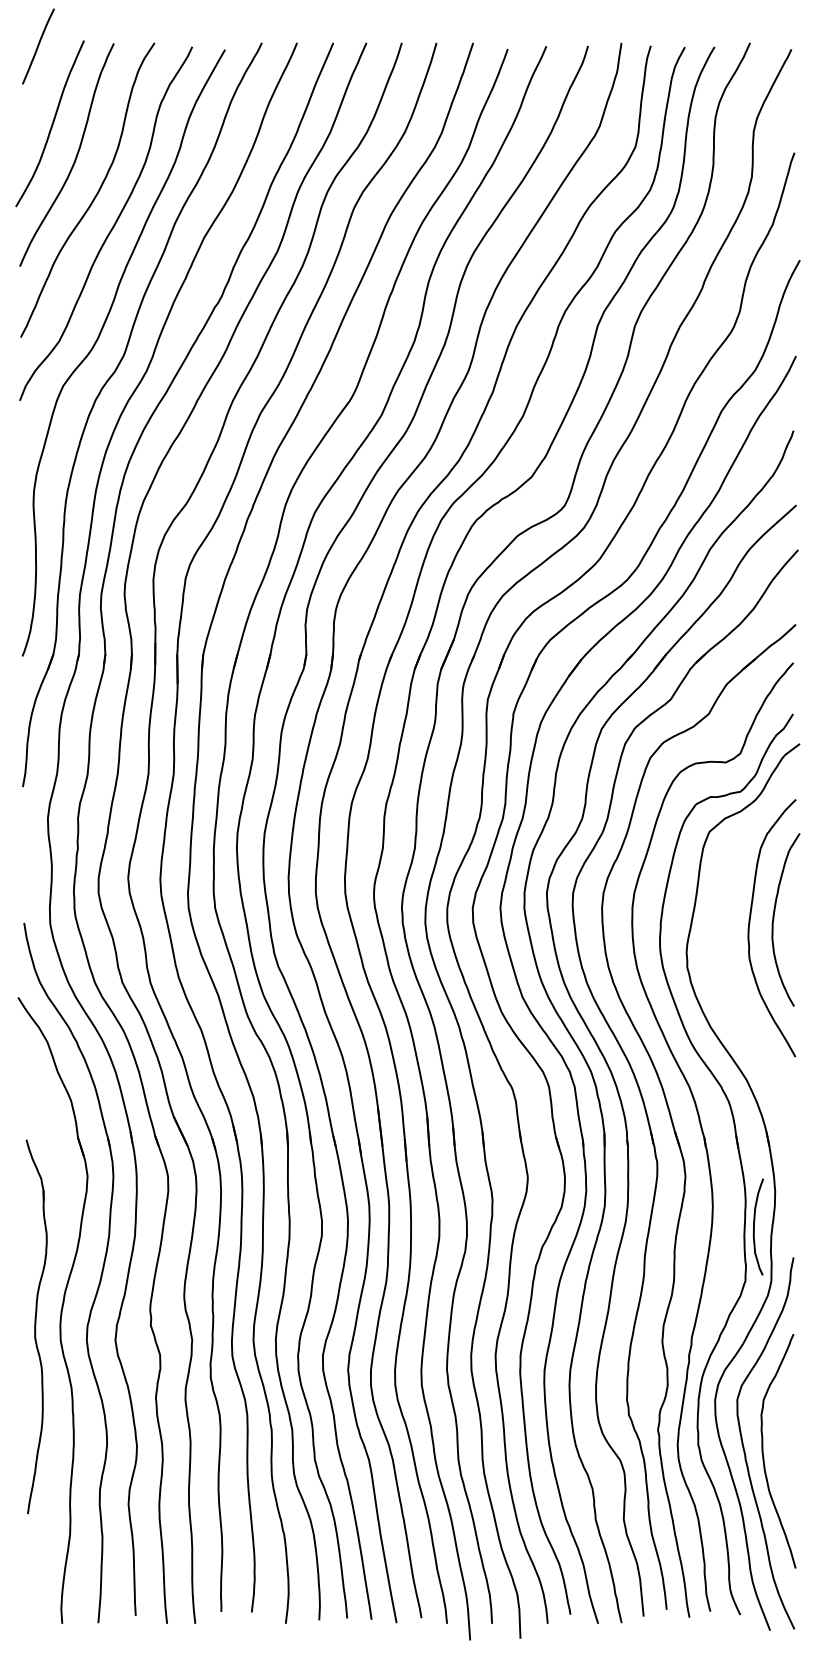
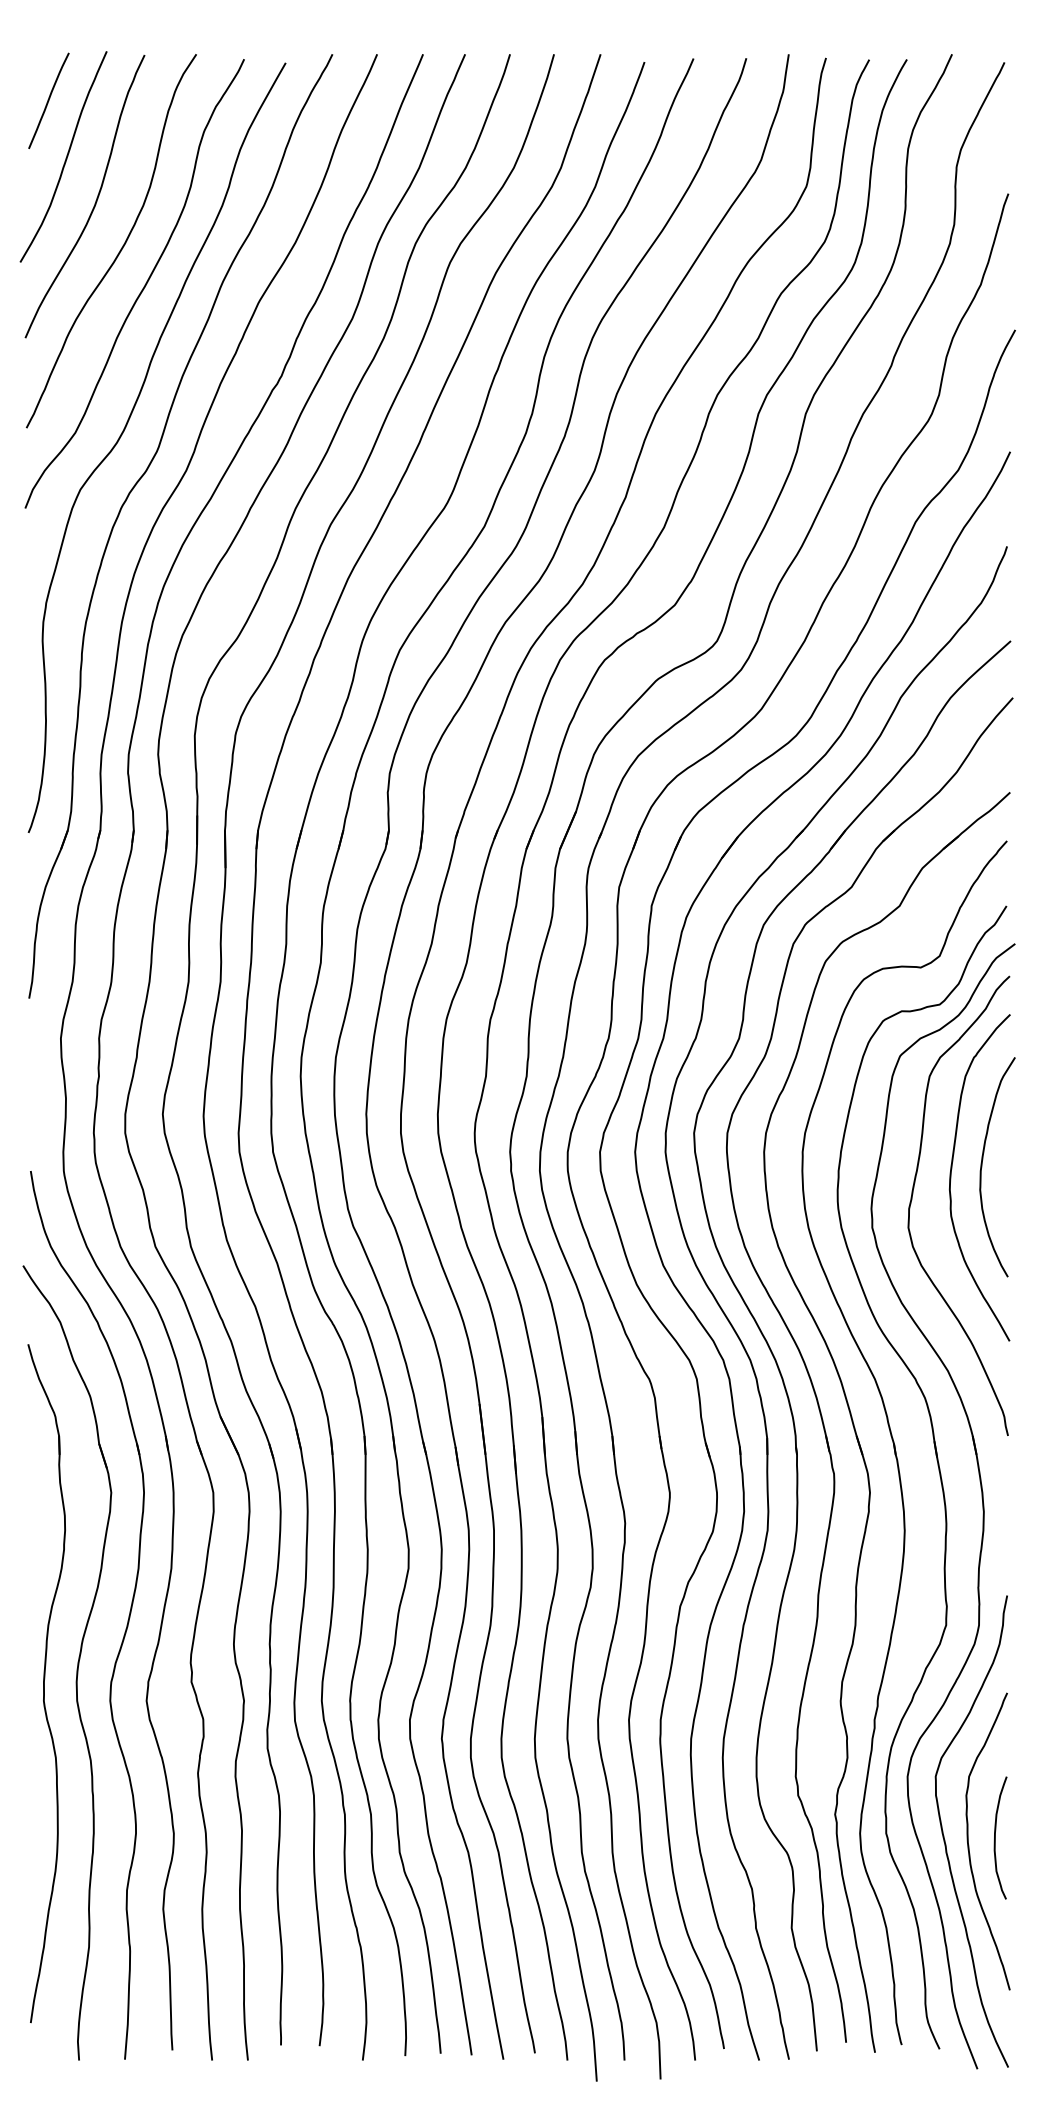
curve: (38, 46) -> (48, 100), moved
curve: (718, 946) -> (912, 1200), added
curve: (754, 1226) -> (995, 1837), moved
part: (36, 1326) -> (46, 1683), size x1.43

